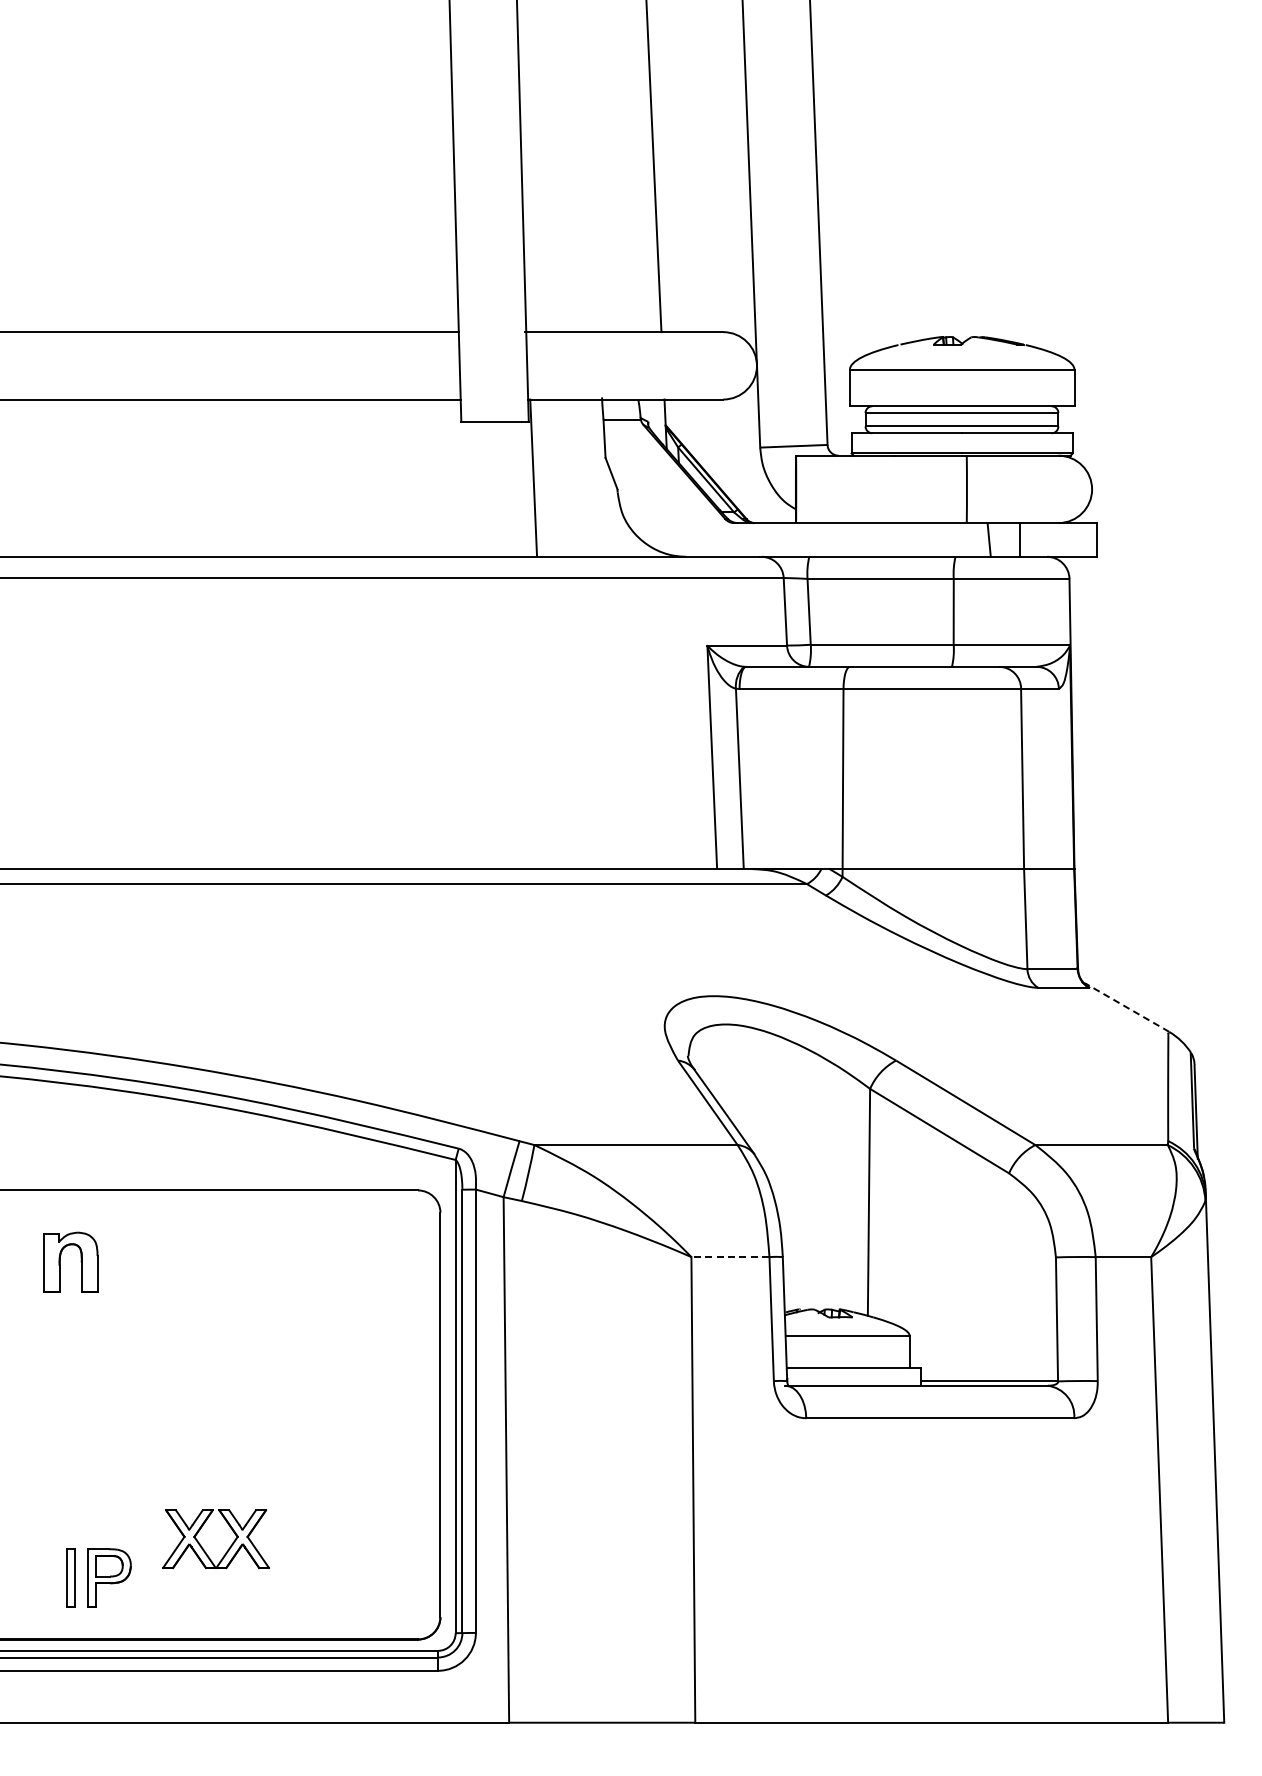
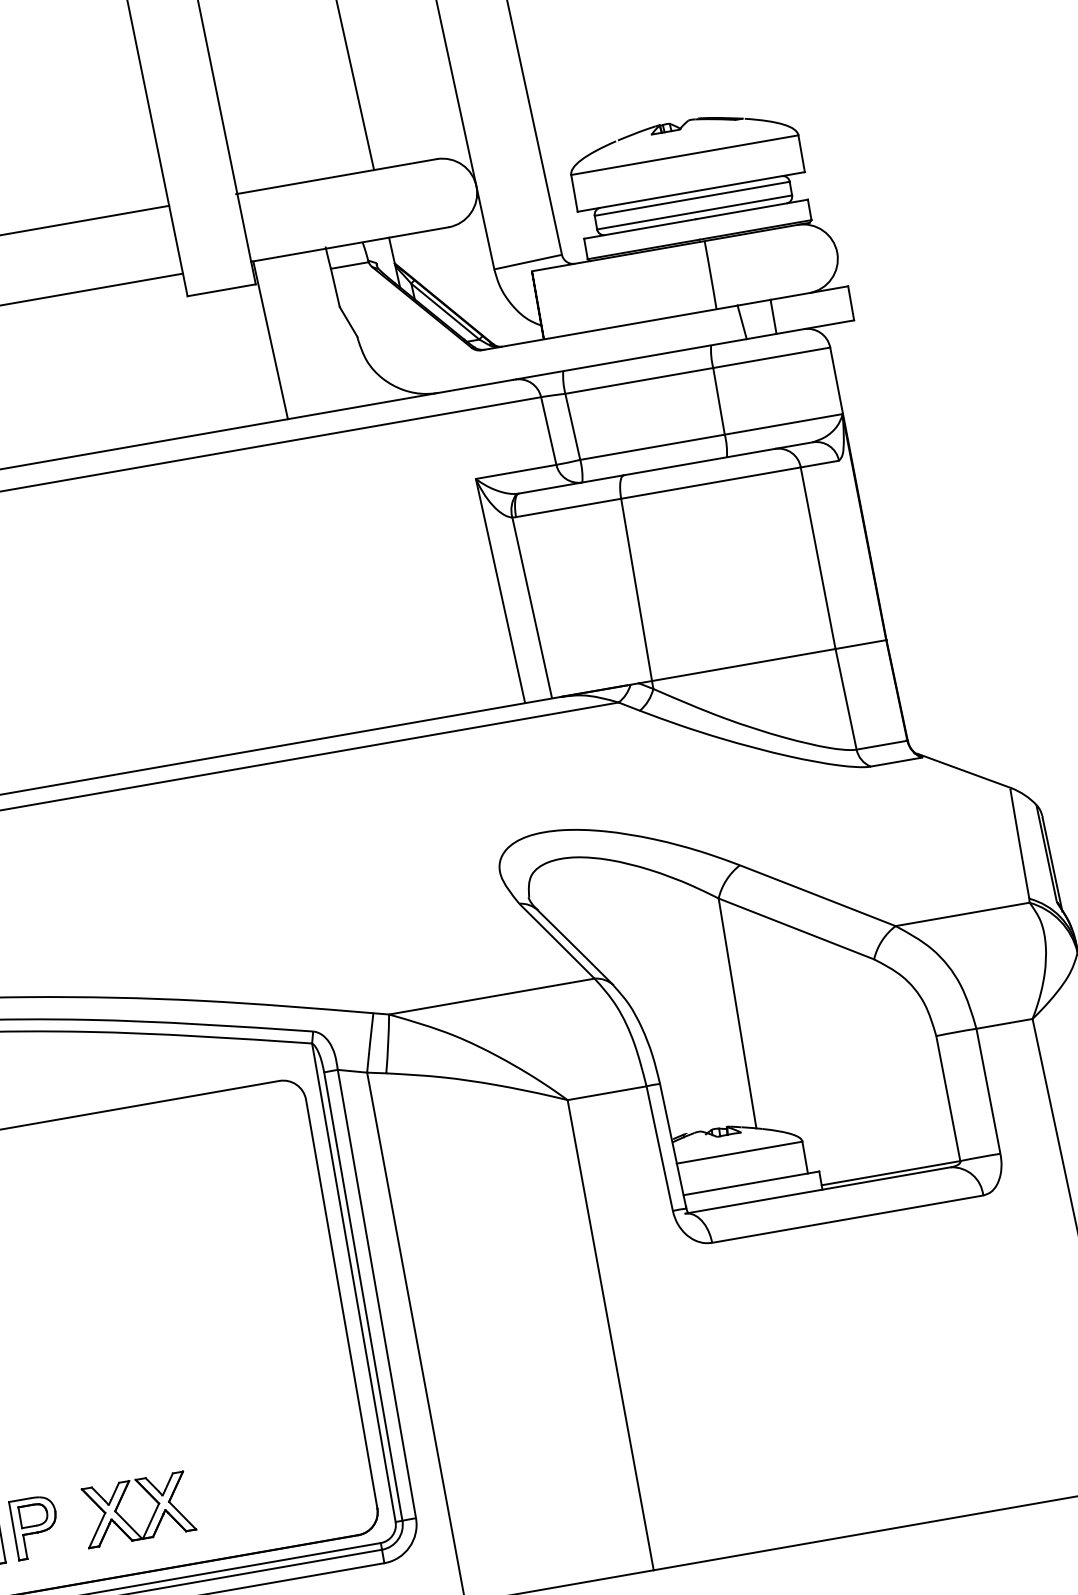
line: (1127, 1007) -> (964, 770), dashed -> solid
line: (729, 1257) -> (606, 1093), dashed -> solid
part: (202, 1546) -> (125, 1519), moved

